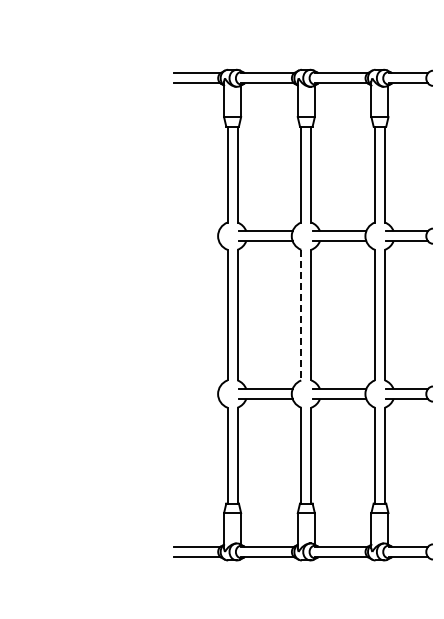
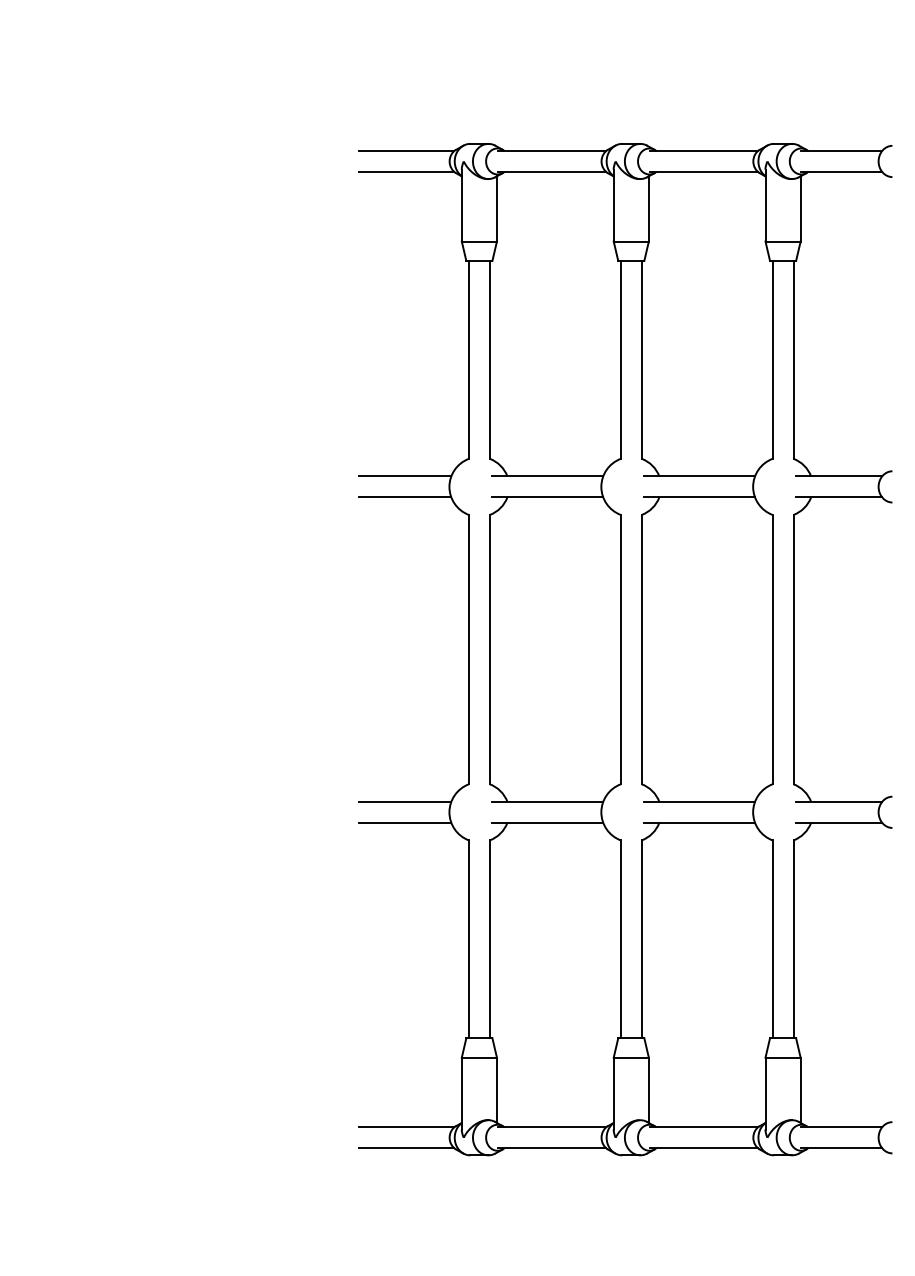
line: (196, 231) -> (404, 477), added
line: (196, 241) -> (404, 497), added
line: (301, 315) -> (621, 650), dashed -> solid
line: (196, 389) -> (404, 802), added
line: (196, 399) -> (404, 823), added

